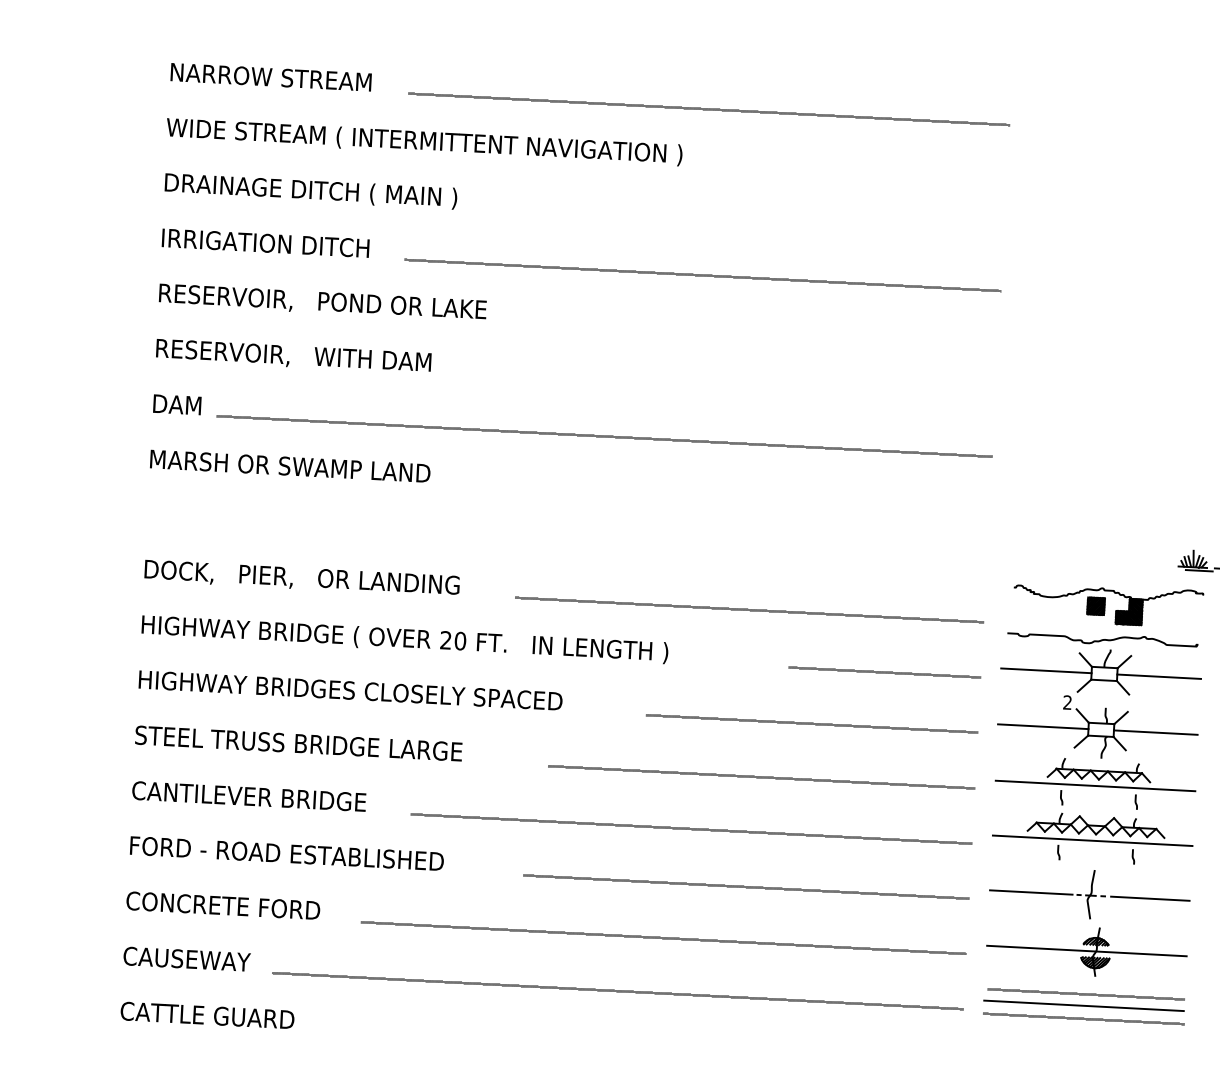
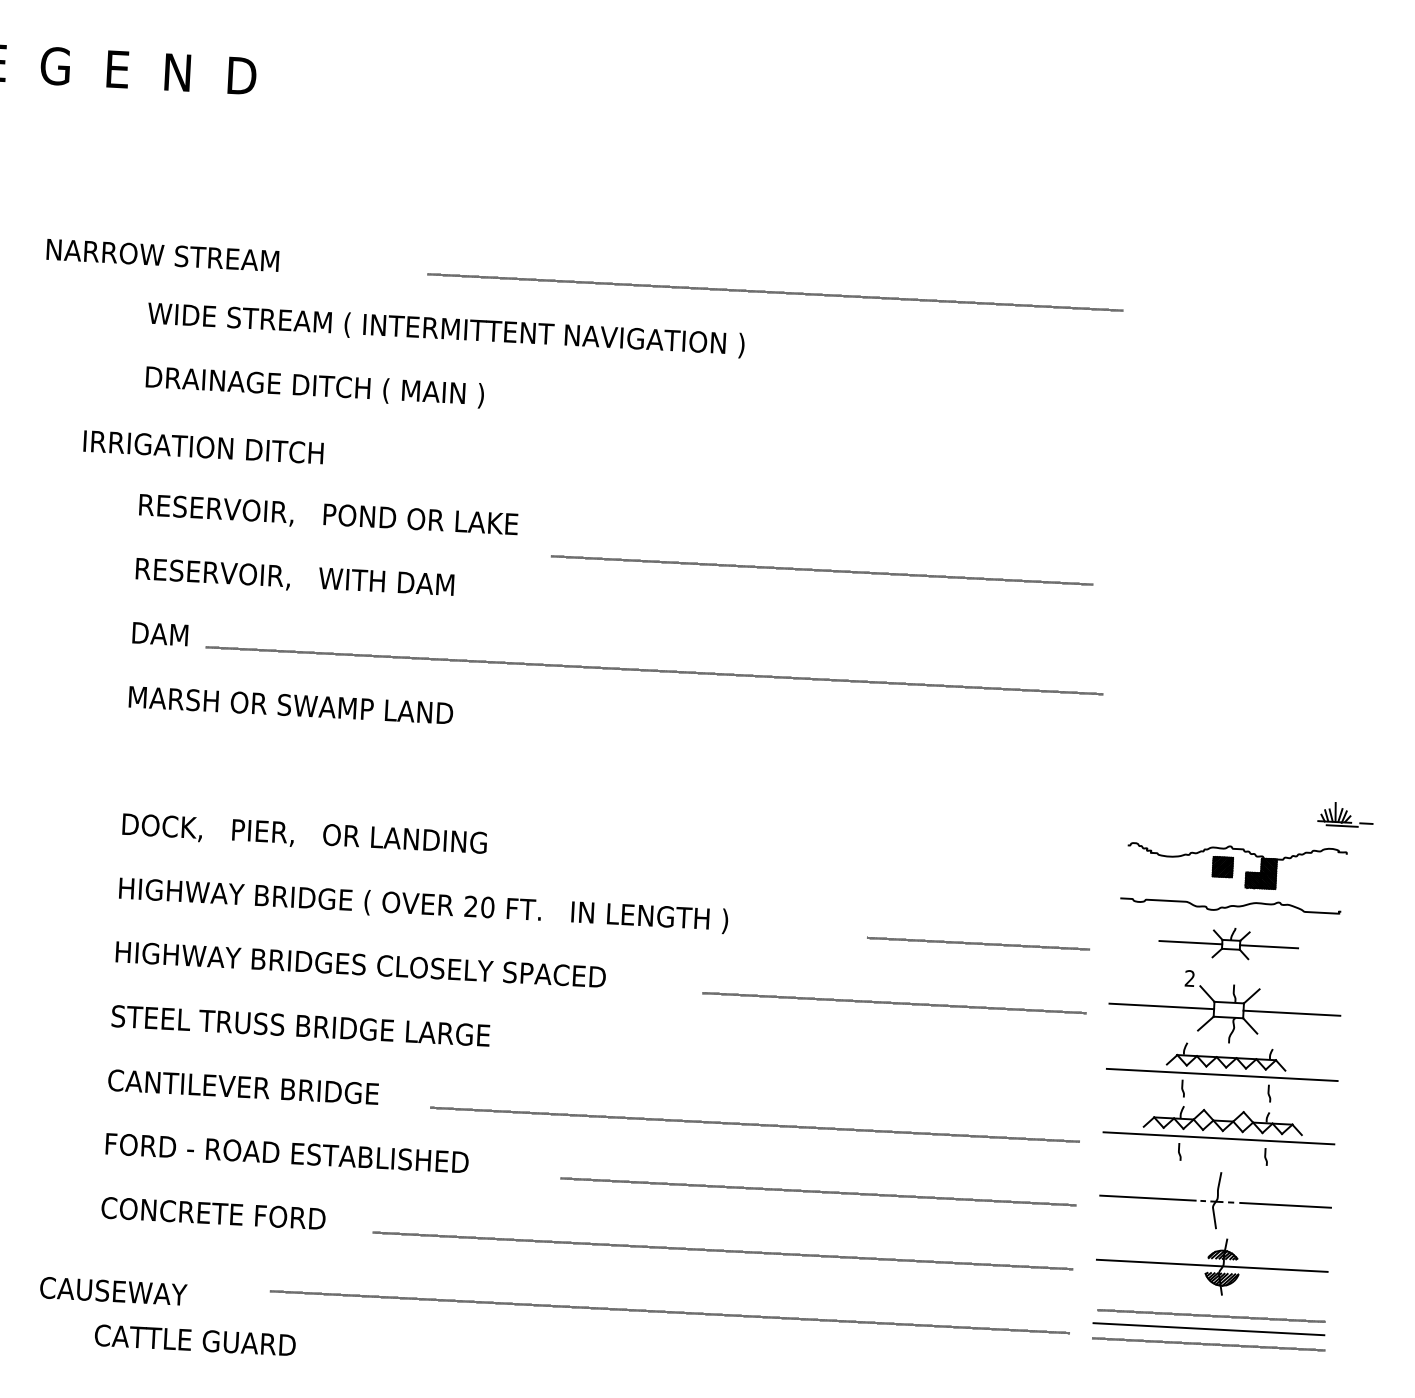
text: (270, 77) -> (162, 255), moved
text: (265, 243) -> (203, 447), moved
line: (702, 275) -> (767, 484), removed
line: (749, 610) -> (822, 570), moved
part: (1100, 672) -> (1228, 943), size x0.6
line: (761, 776) -> (836, 1064), removed
text: (186, 959) -> (113, 1291), moved

